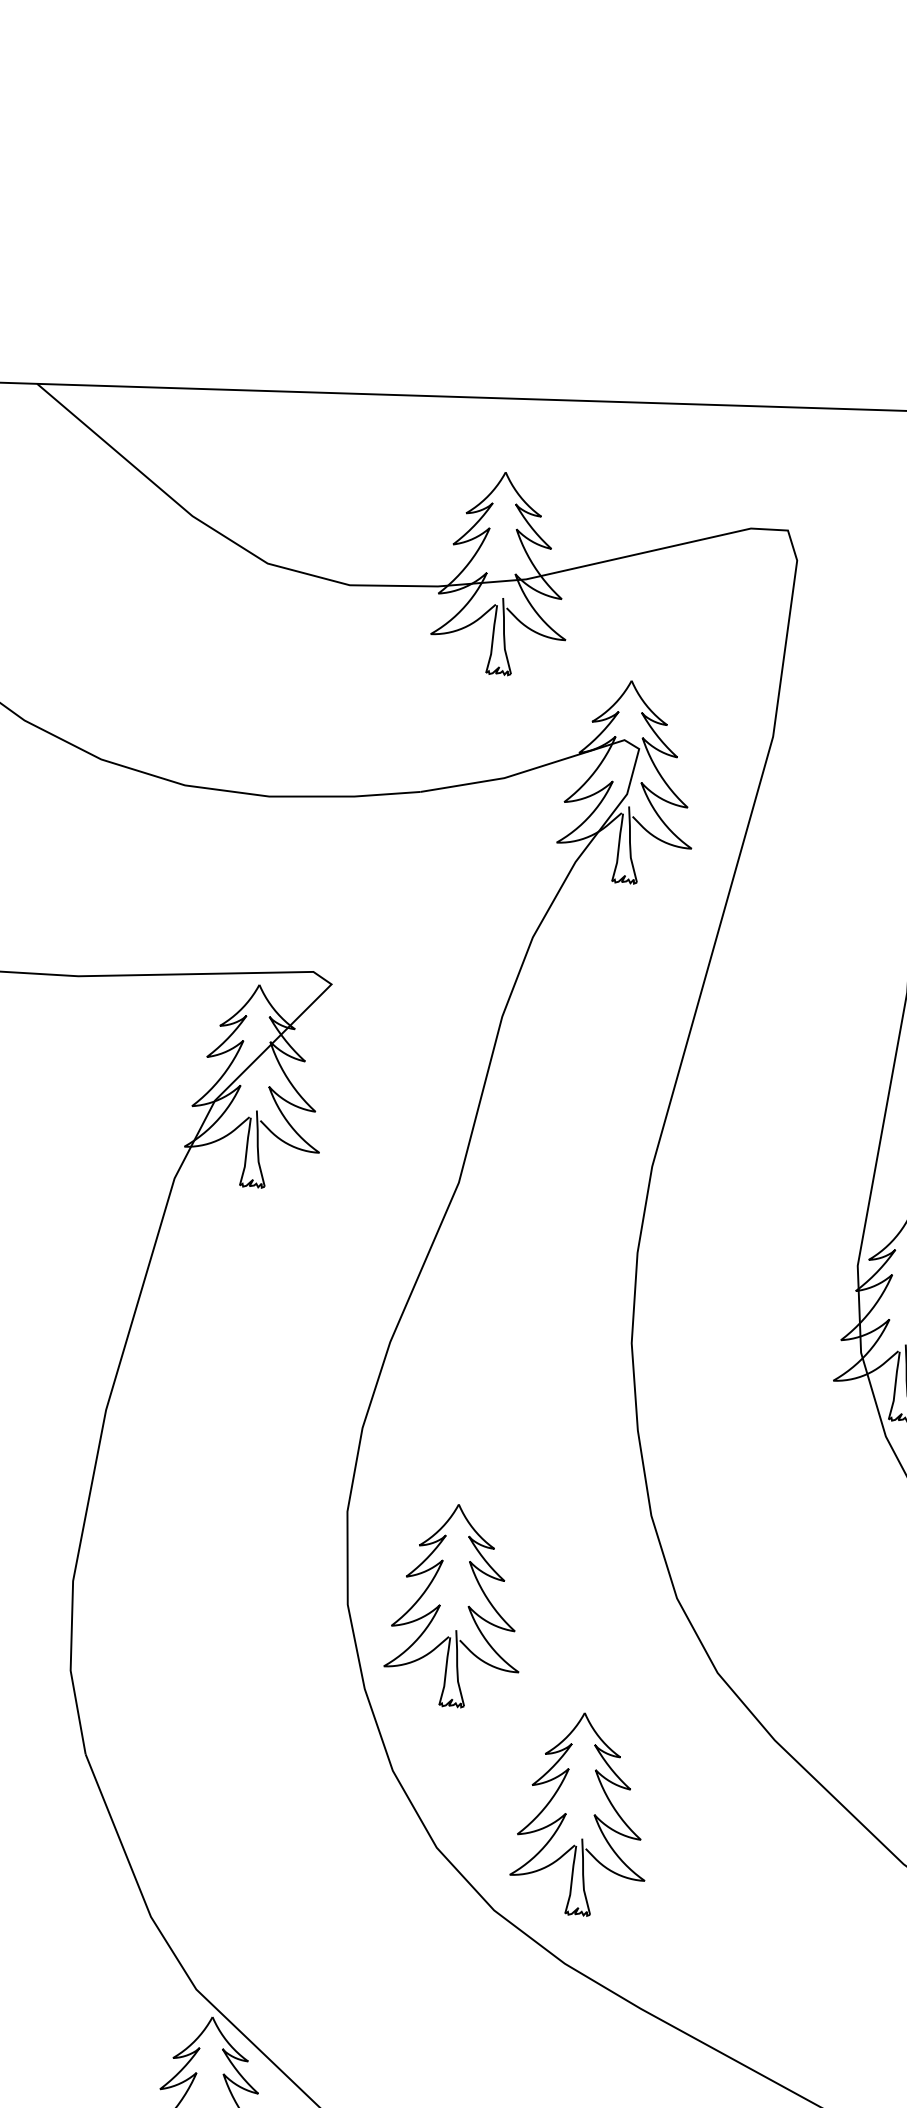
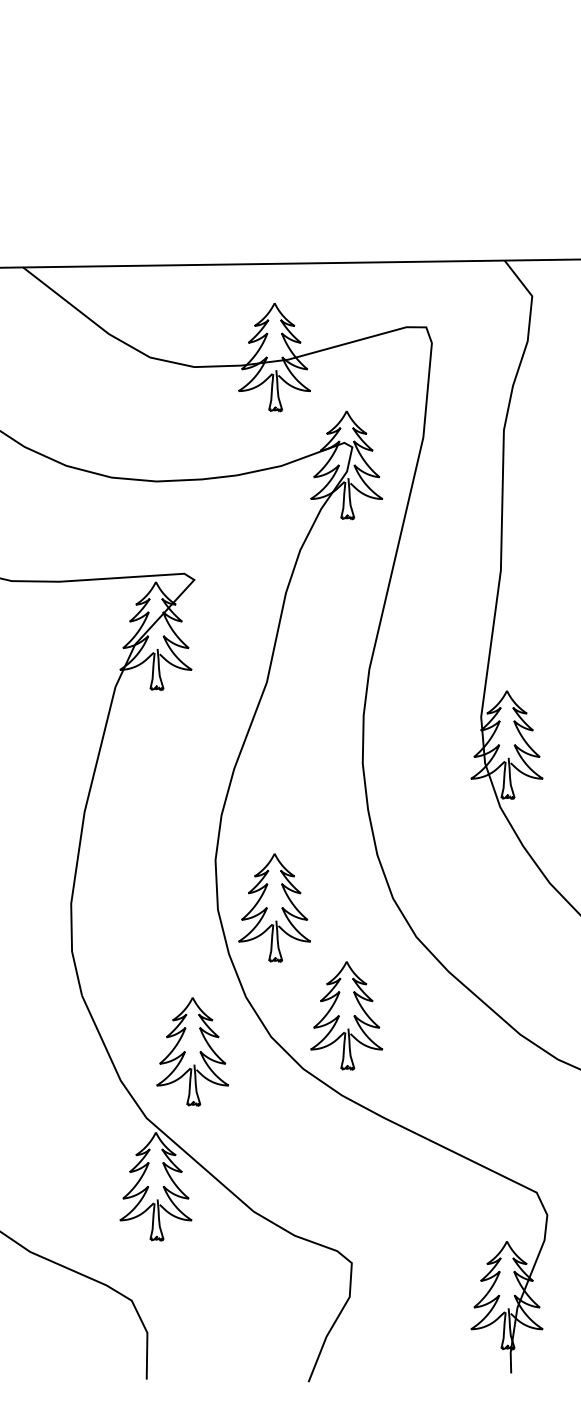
part: (287, 1868) -> (192, 1051), added

